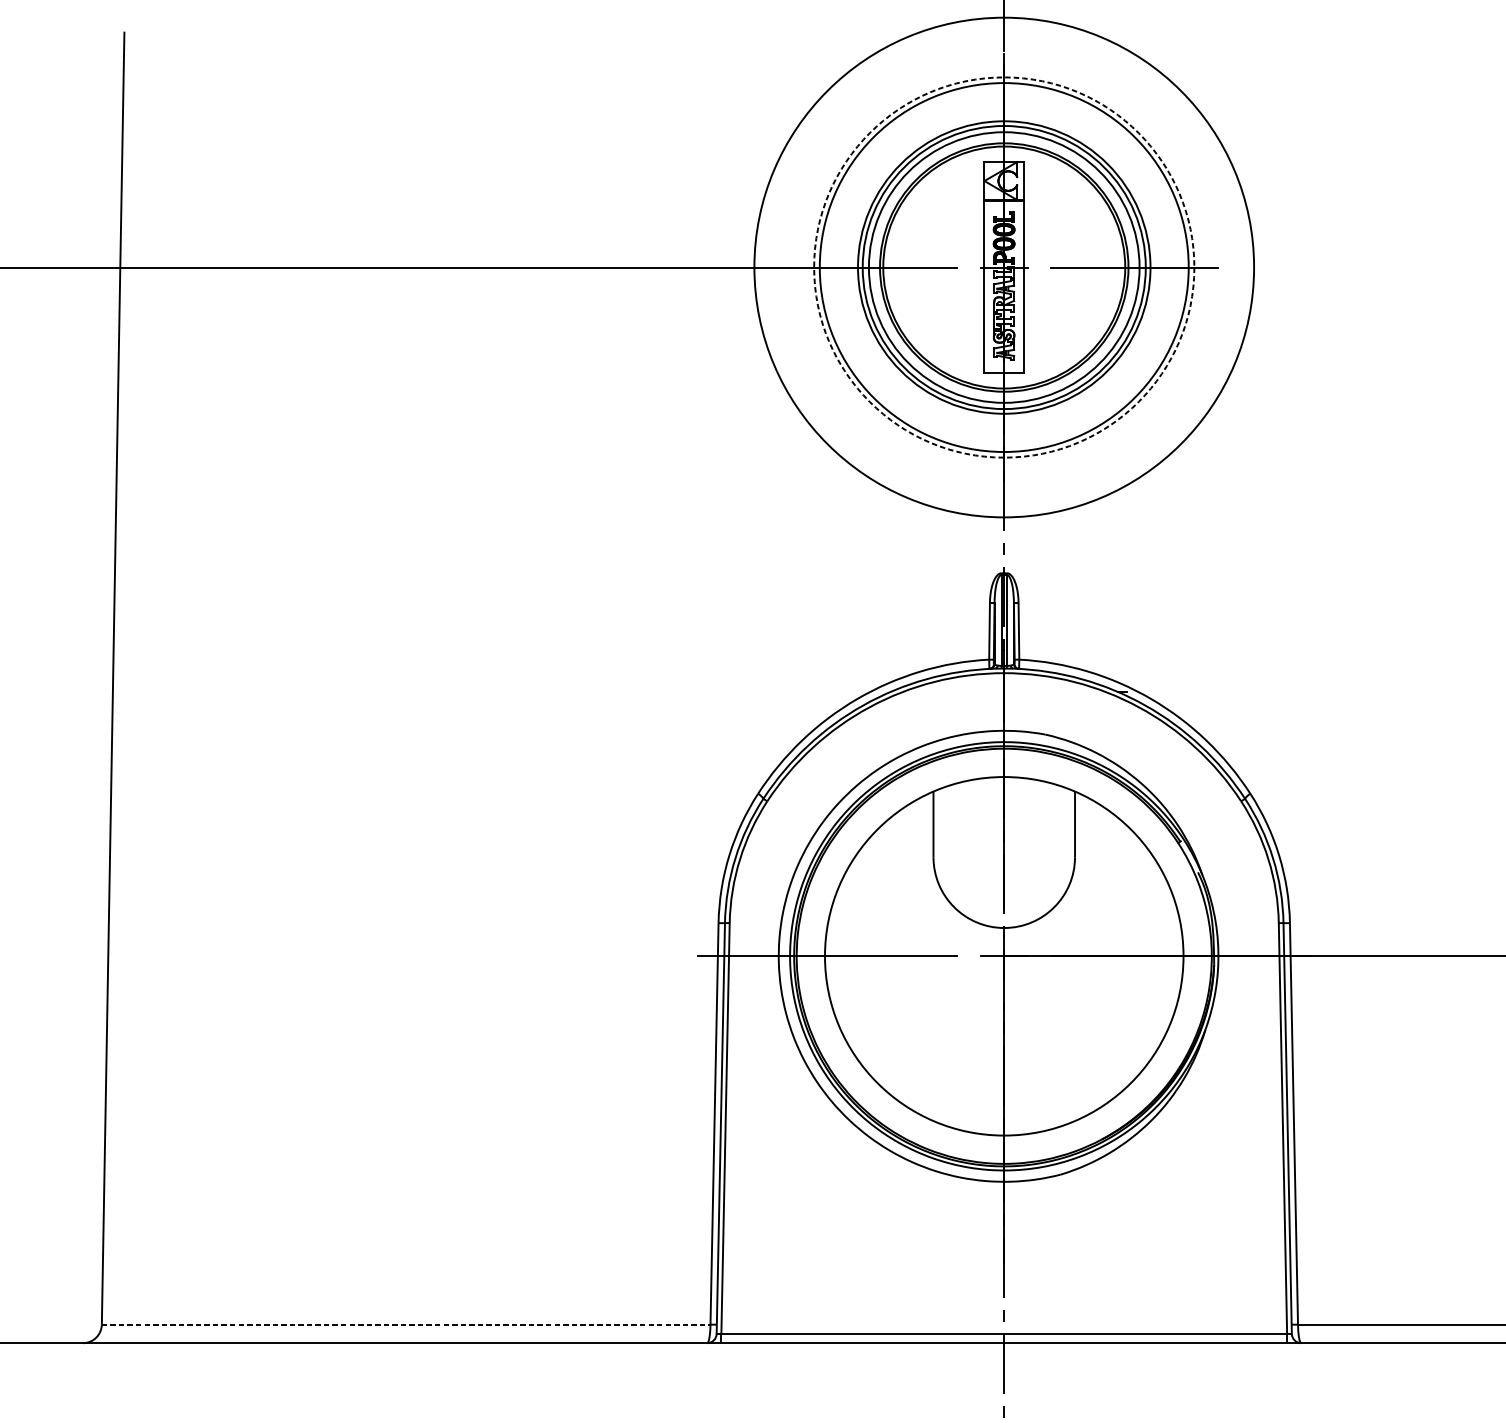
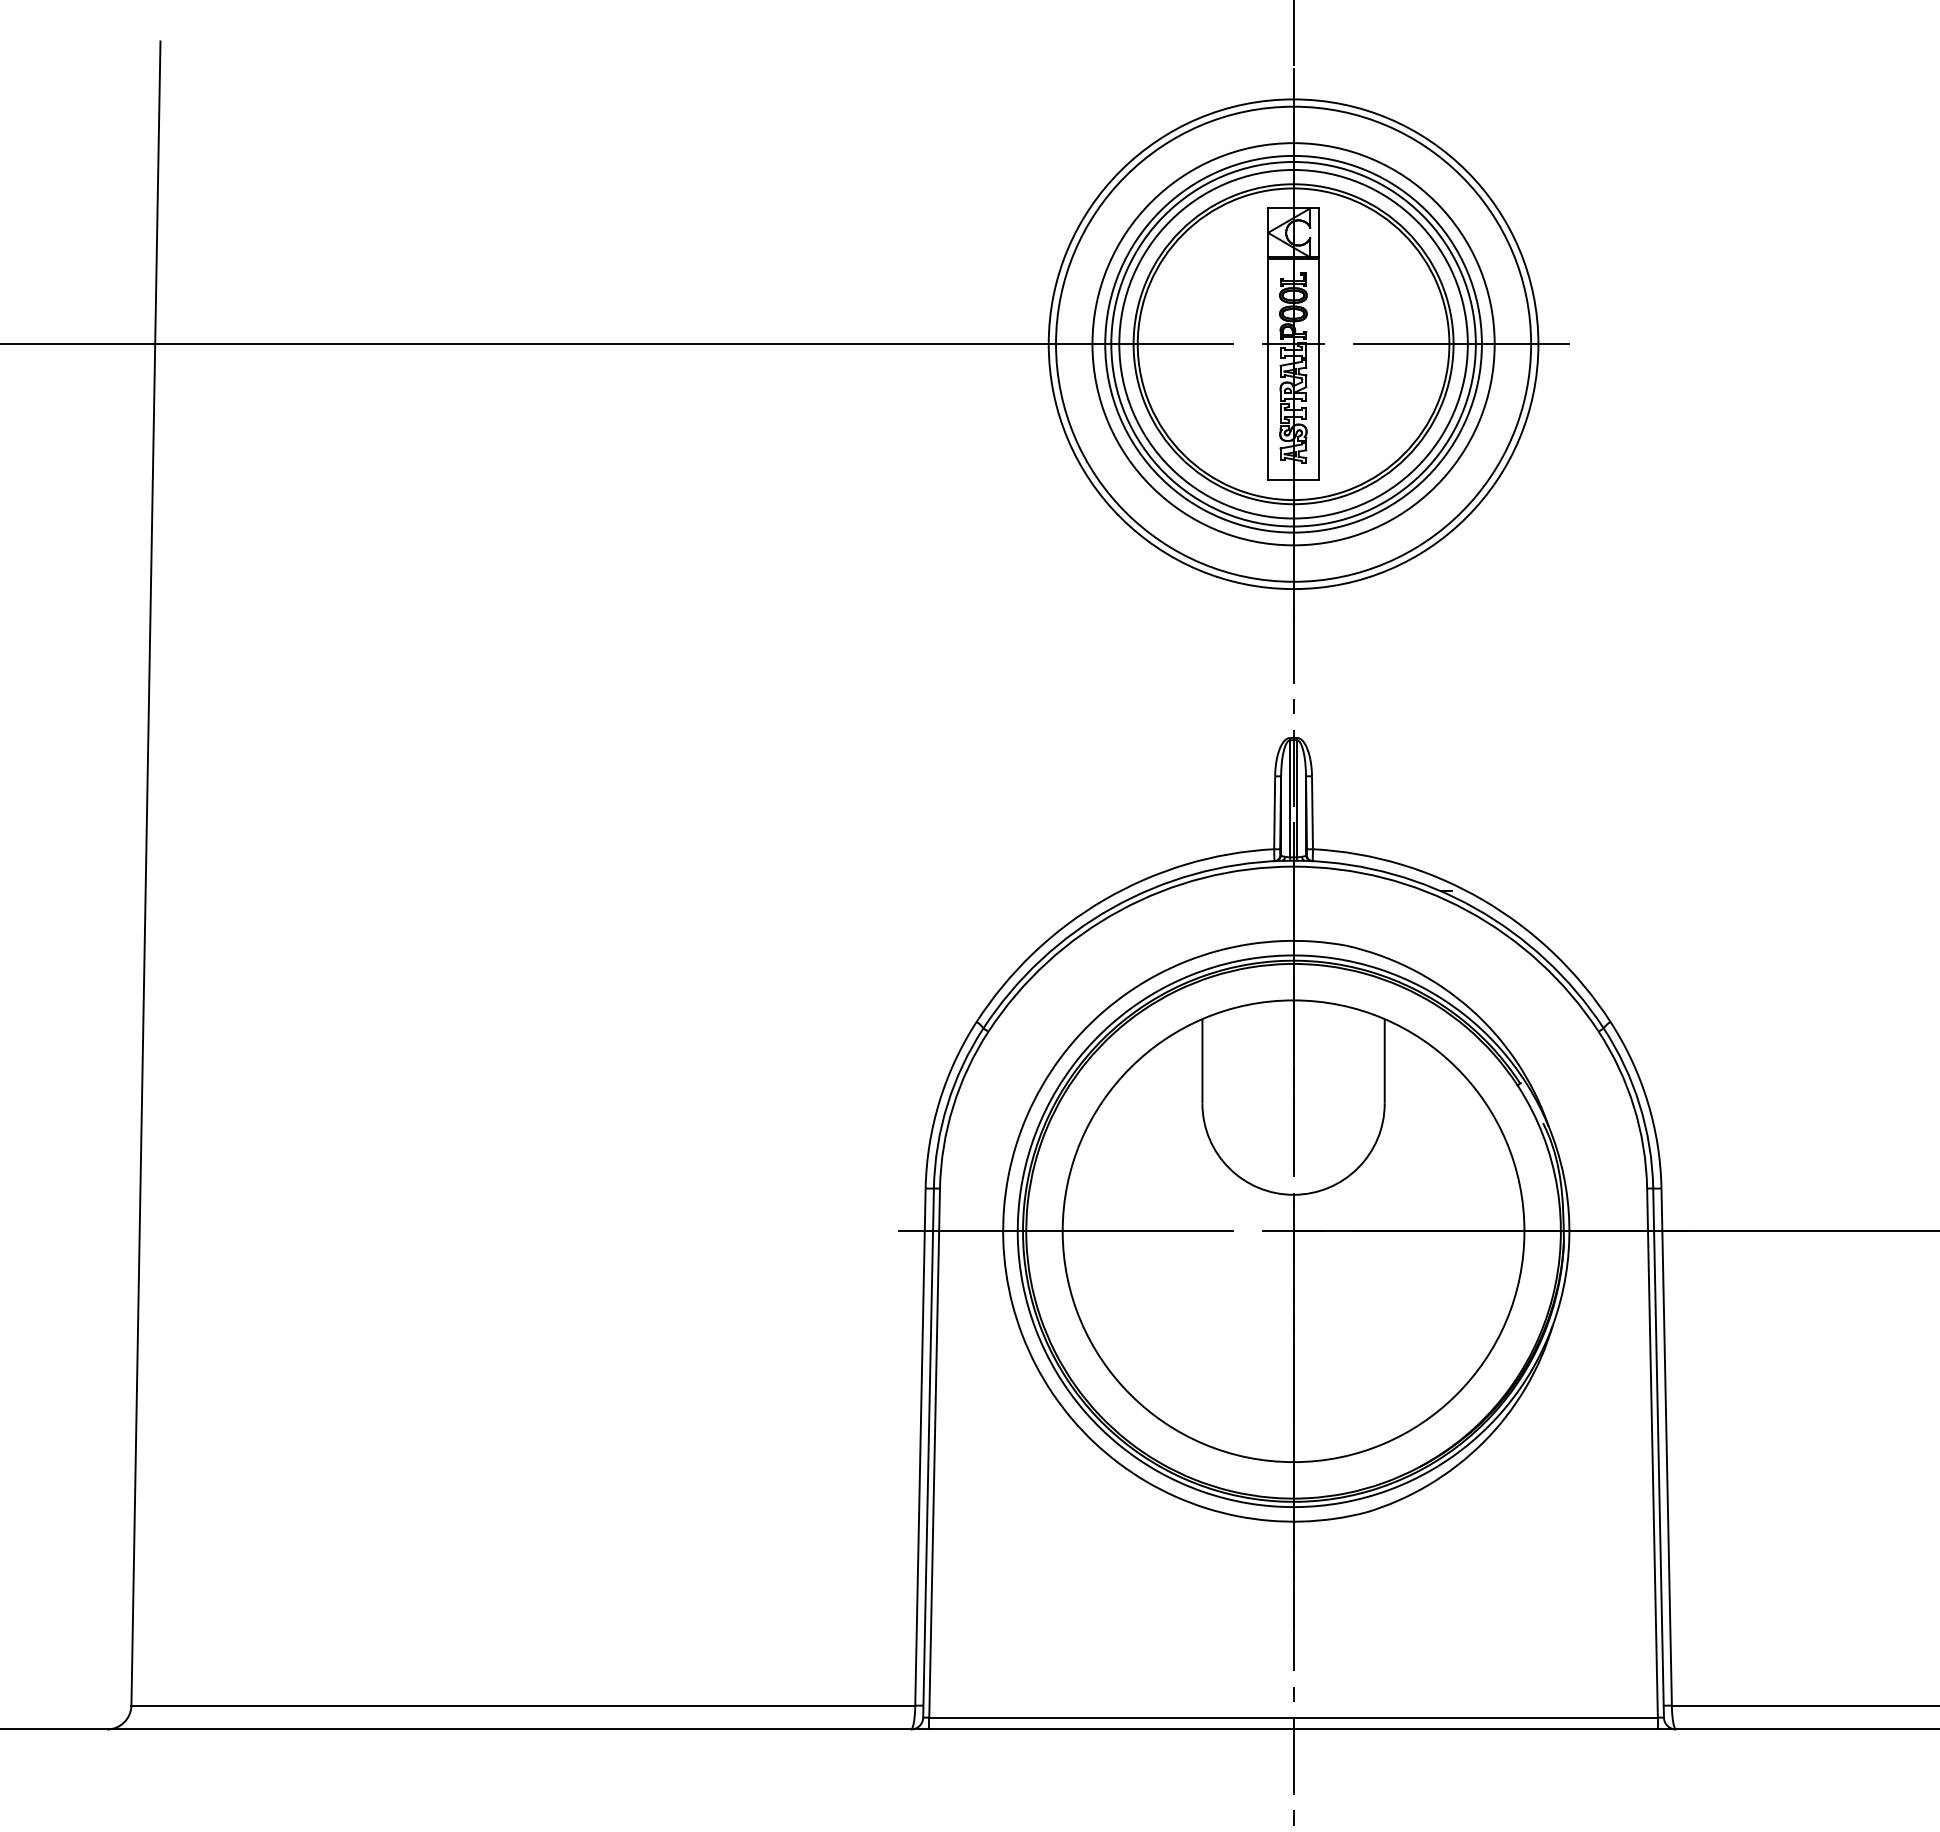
circle: (1004, 267) -> (1293, 344), dashed -> solid
circle: (1004, 267) -> (1293, 344), size x0.62
line: (406, 1324) -> (523, 1705), dashed -> solid

